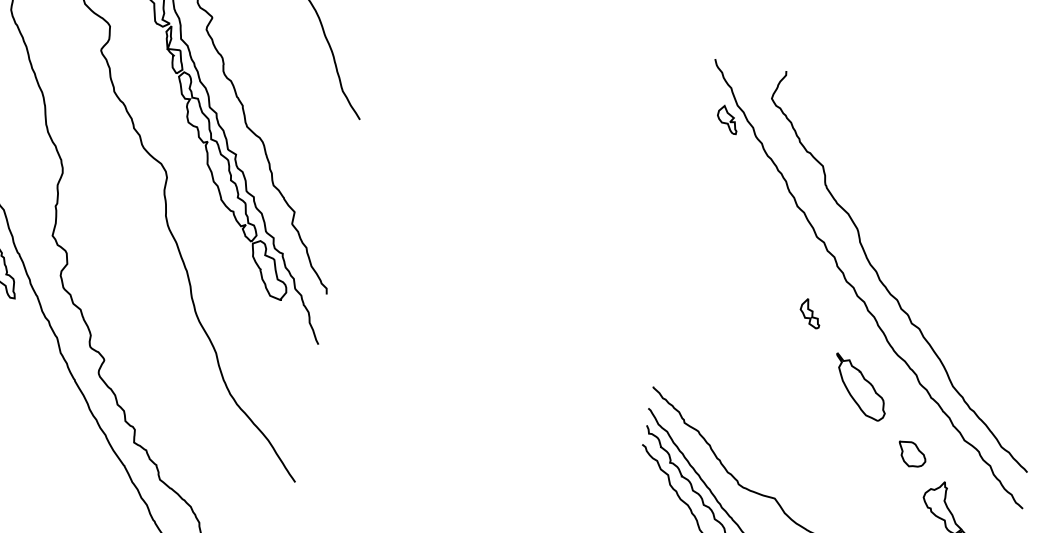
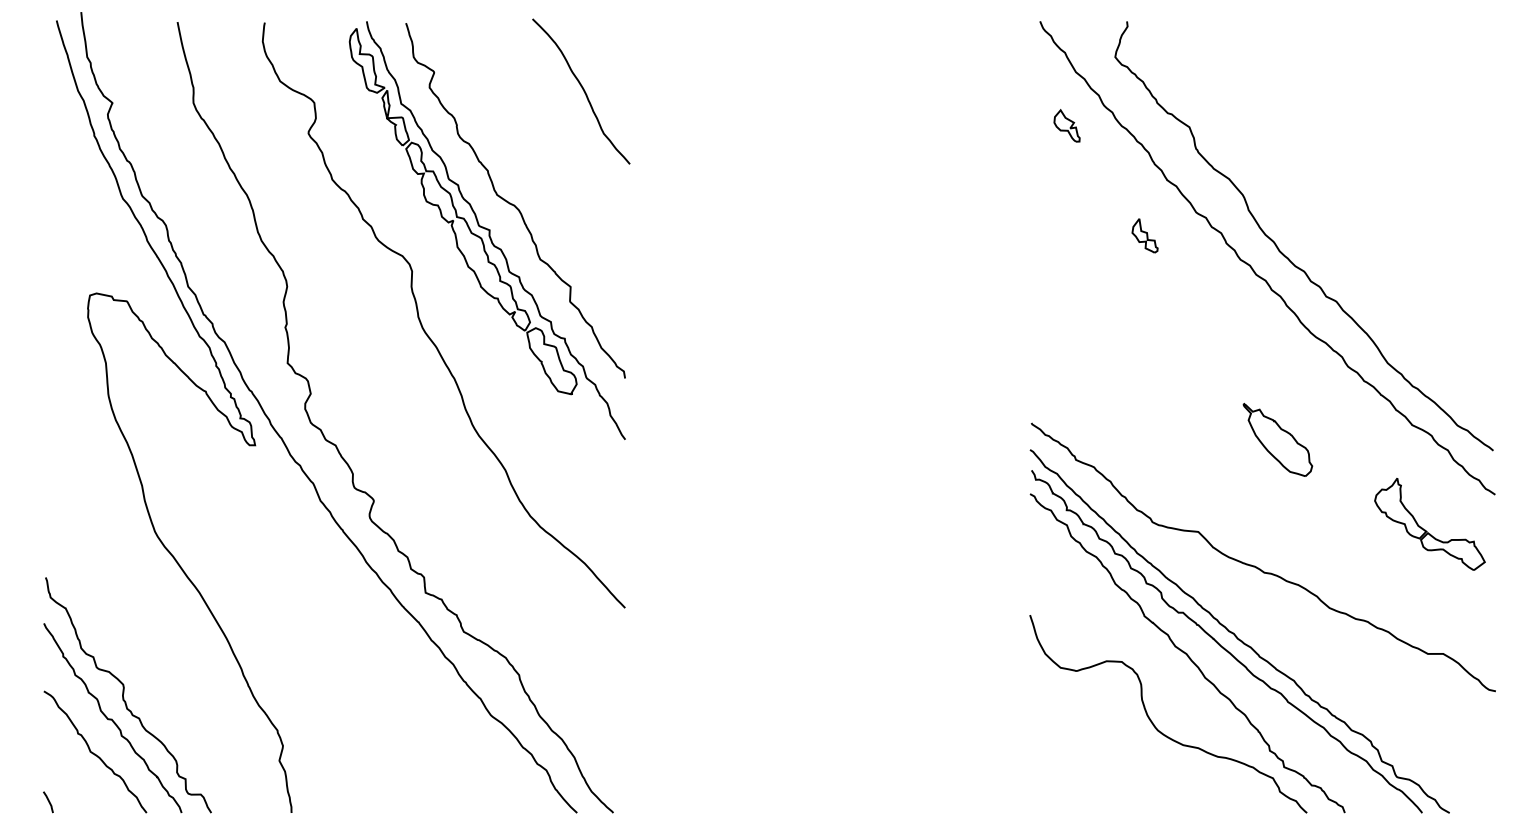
part: (727, 119) -> (1066, 125), moved
part: (810, 313) -> (1144, 235), moved
part: (860, 387) -> (1277, 439), moved
part: (911, 454) -> (1352, 452), removed

